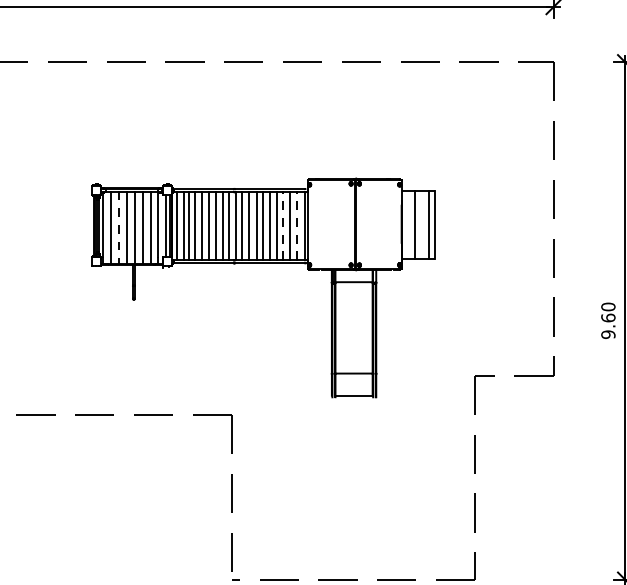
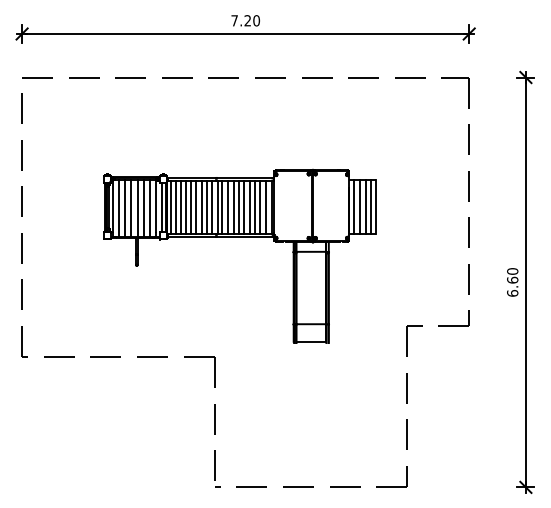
line: (407, 224) -> (353, 206), added
line: (422, 224) -> (365, 206), added
line: (283, 226) -> (255, 207), dashed -> solid
line: (297, 226) -> (266, 207), dashed -> solid
line: (118, 227) -> (124, 208), dashed -> solid
text: (608, 334) -> (512, 293), 9.60 -> 6.60

